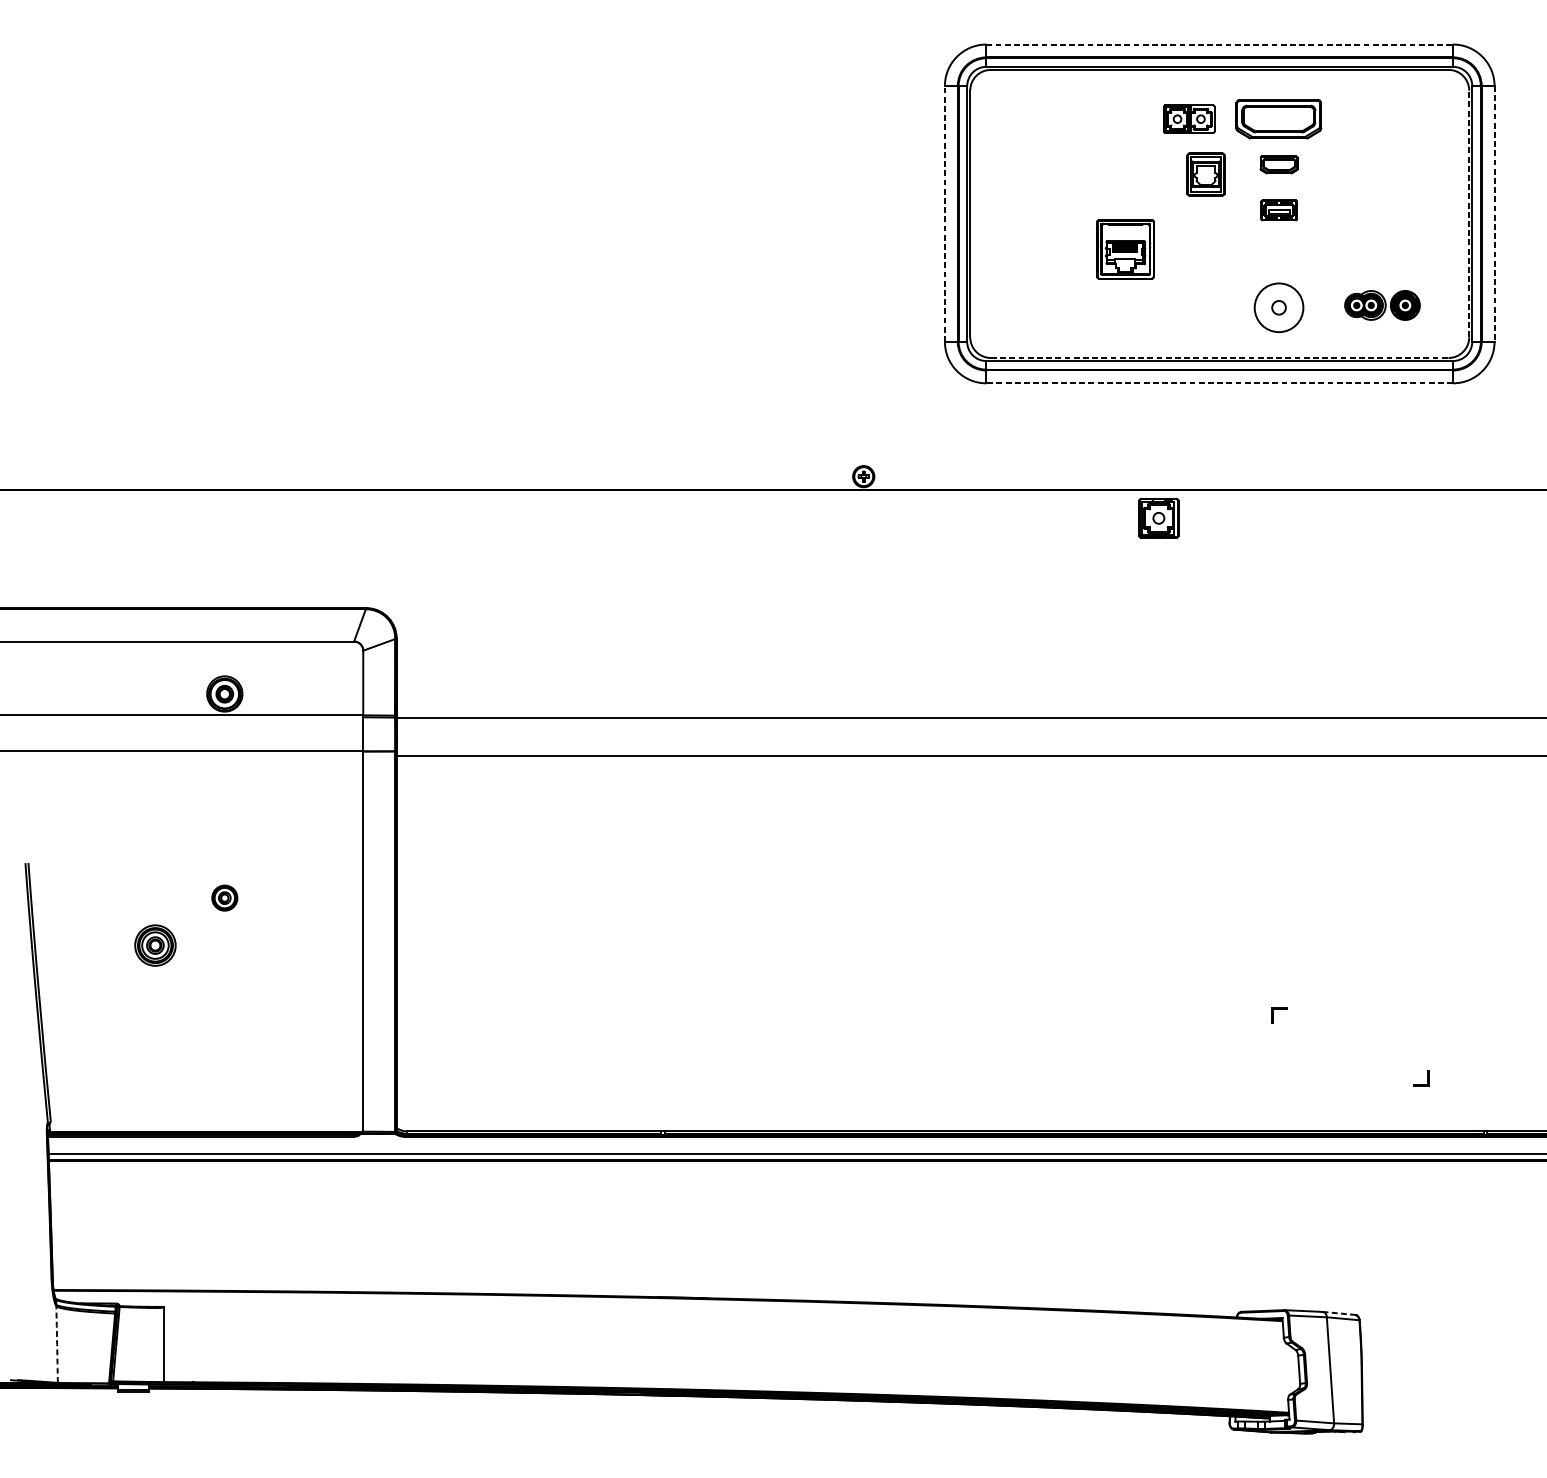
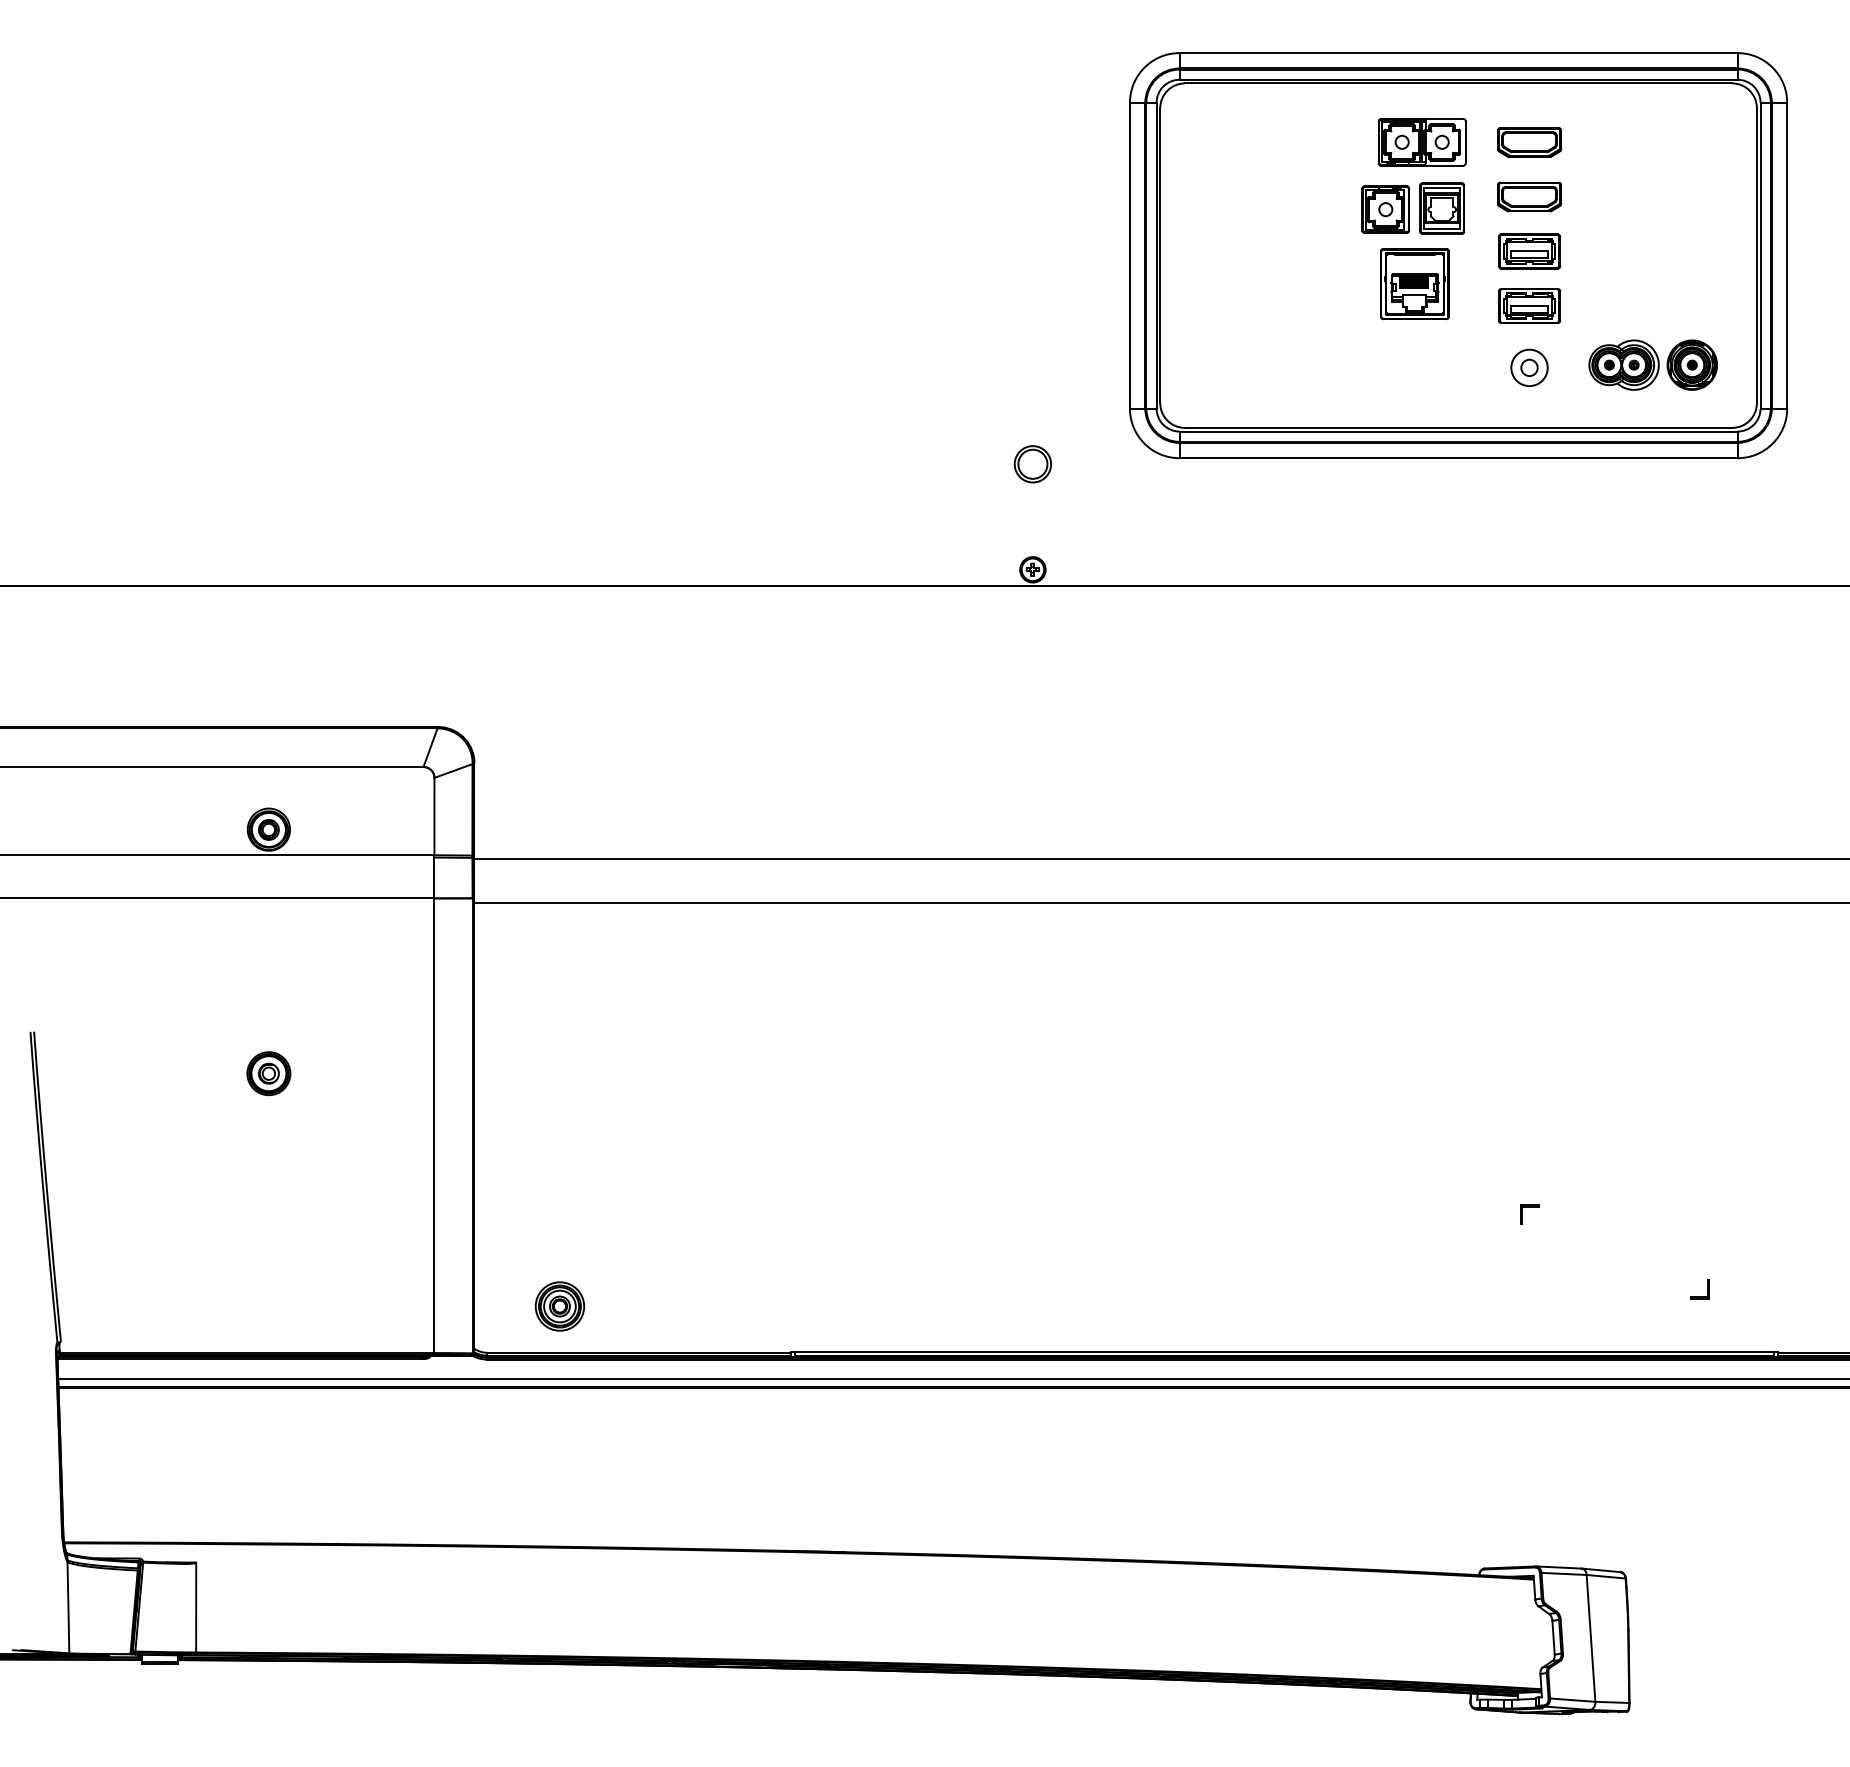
line: (1220, 44) -> (1459, 53), dashed -> solid
part: (1188, 119) -> (1421, 142), size x1.43
part: (1279, 119) -> (1529, 142), size x0.62
part: (1279, 164) -> (1529, 196), size x1.43
part: (1279, 210) -> (1529, 251), size x1.43
line: (944, 213) -> (1129, 255), dashed -> solid
line: (1468, 213) -> (1756, 255), dashed -> solid
line: (1494, 213) -> (1787, 255), dashed -> solid
part: (1125, 249) -> (1414, 284), moved
part: (1279, 255) -> (1529, 305), added
part: (1381, 304) -> (1652, 364), size x1.43
circle: (1279, 307) -> (1529, 367), size x0.62
line: (1219, 357) -> (1458, 427), dashed -> solid
line: (1219, 383) -> (1458, 458), dashed -> solid
part: (863, 388) -> (1032, 464), added
part: (1158, 518) -> (1385, 209), moved
part: (224, 897) -> (268, 1073), size x1.43
part: (155, 945) -> (559, 1306), moved
line: (1339, 1313) -> (1601, 1570), dashed -> solid
arc: (57, 1344) -> (68, 1607), dashed -> solid

